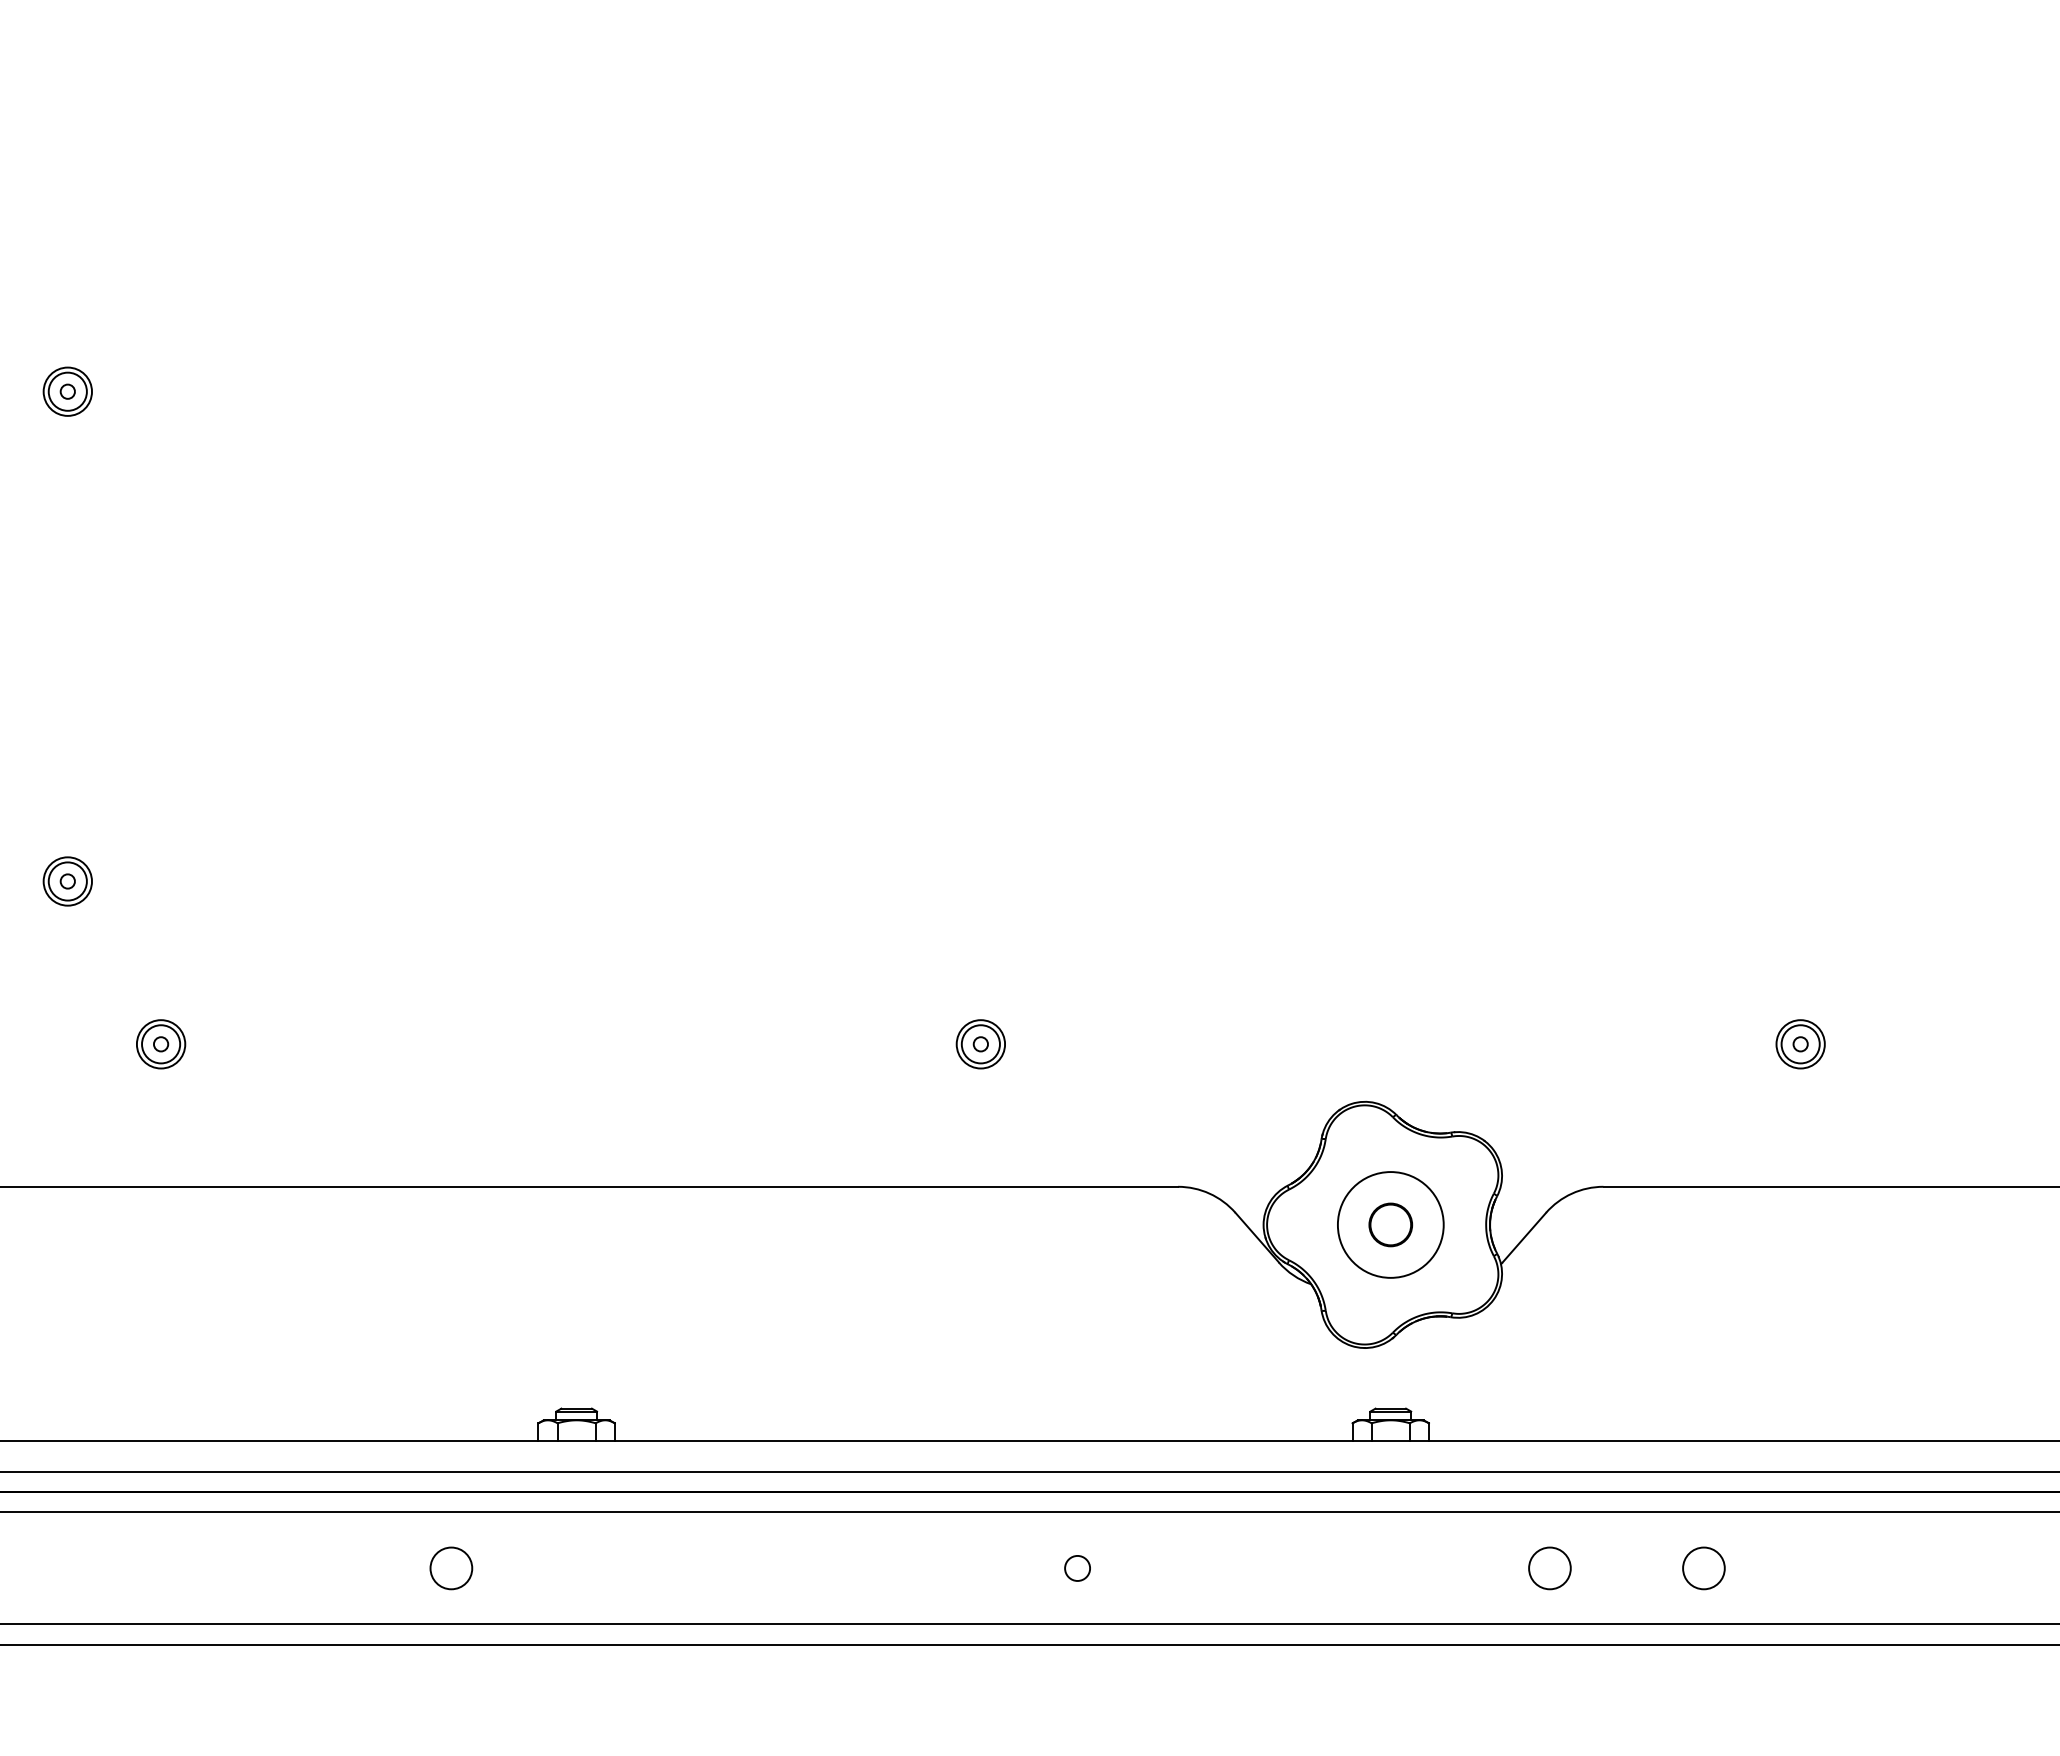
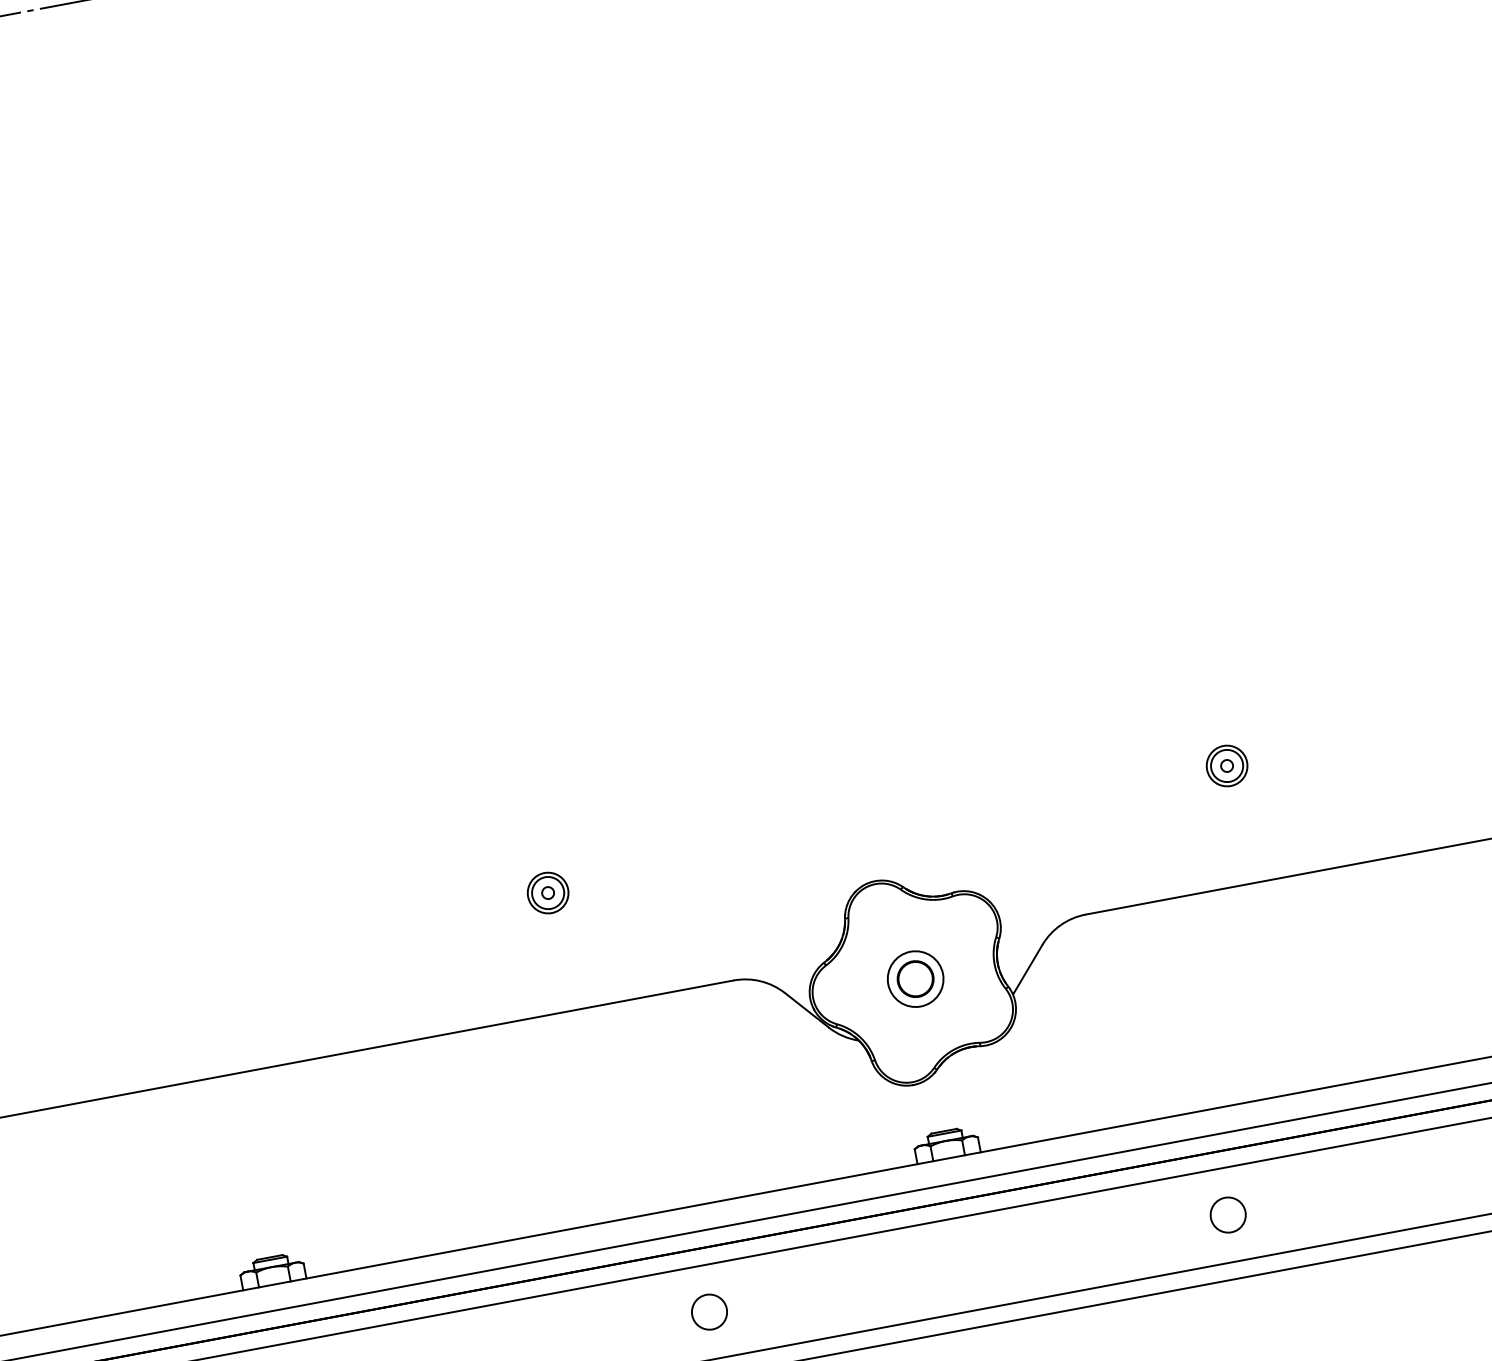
circle: (1390, 1224) -> (915, 978), size x0.62
circle: (1077, 1568) -> (709, 1312), size x1.67
circle: (1549, 1568) -> (1100, 1239), removed

